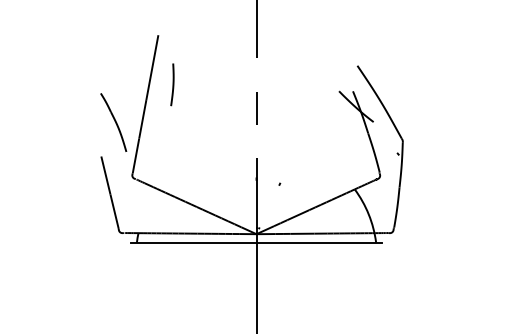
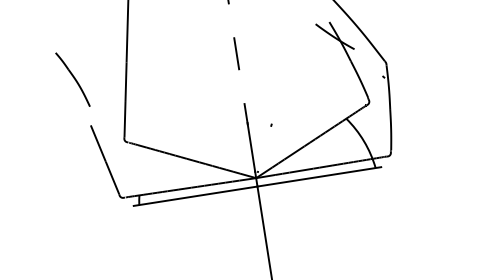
line: (172, 84) -> (150, 43), removed
part: (113, 122) -> (72, 79), moved

